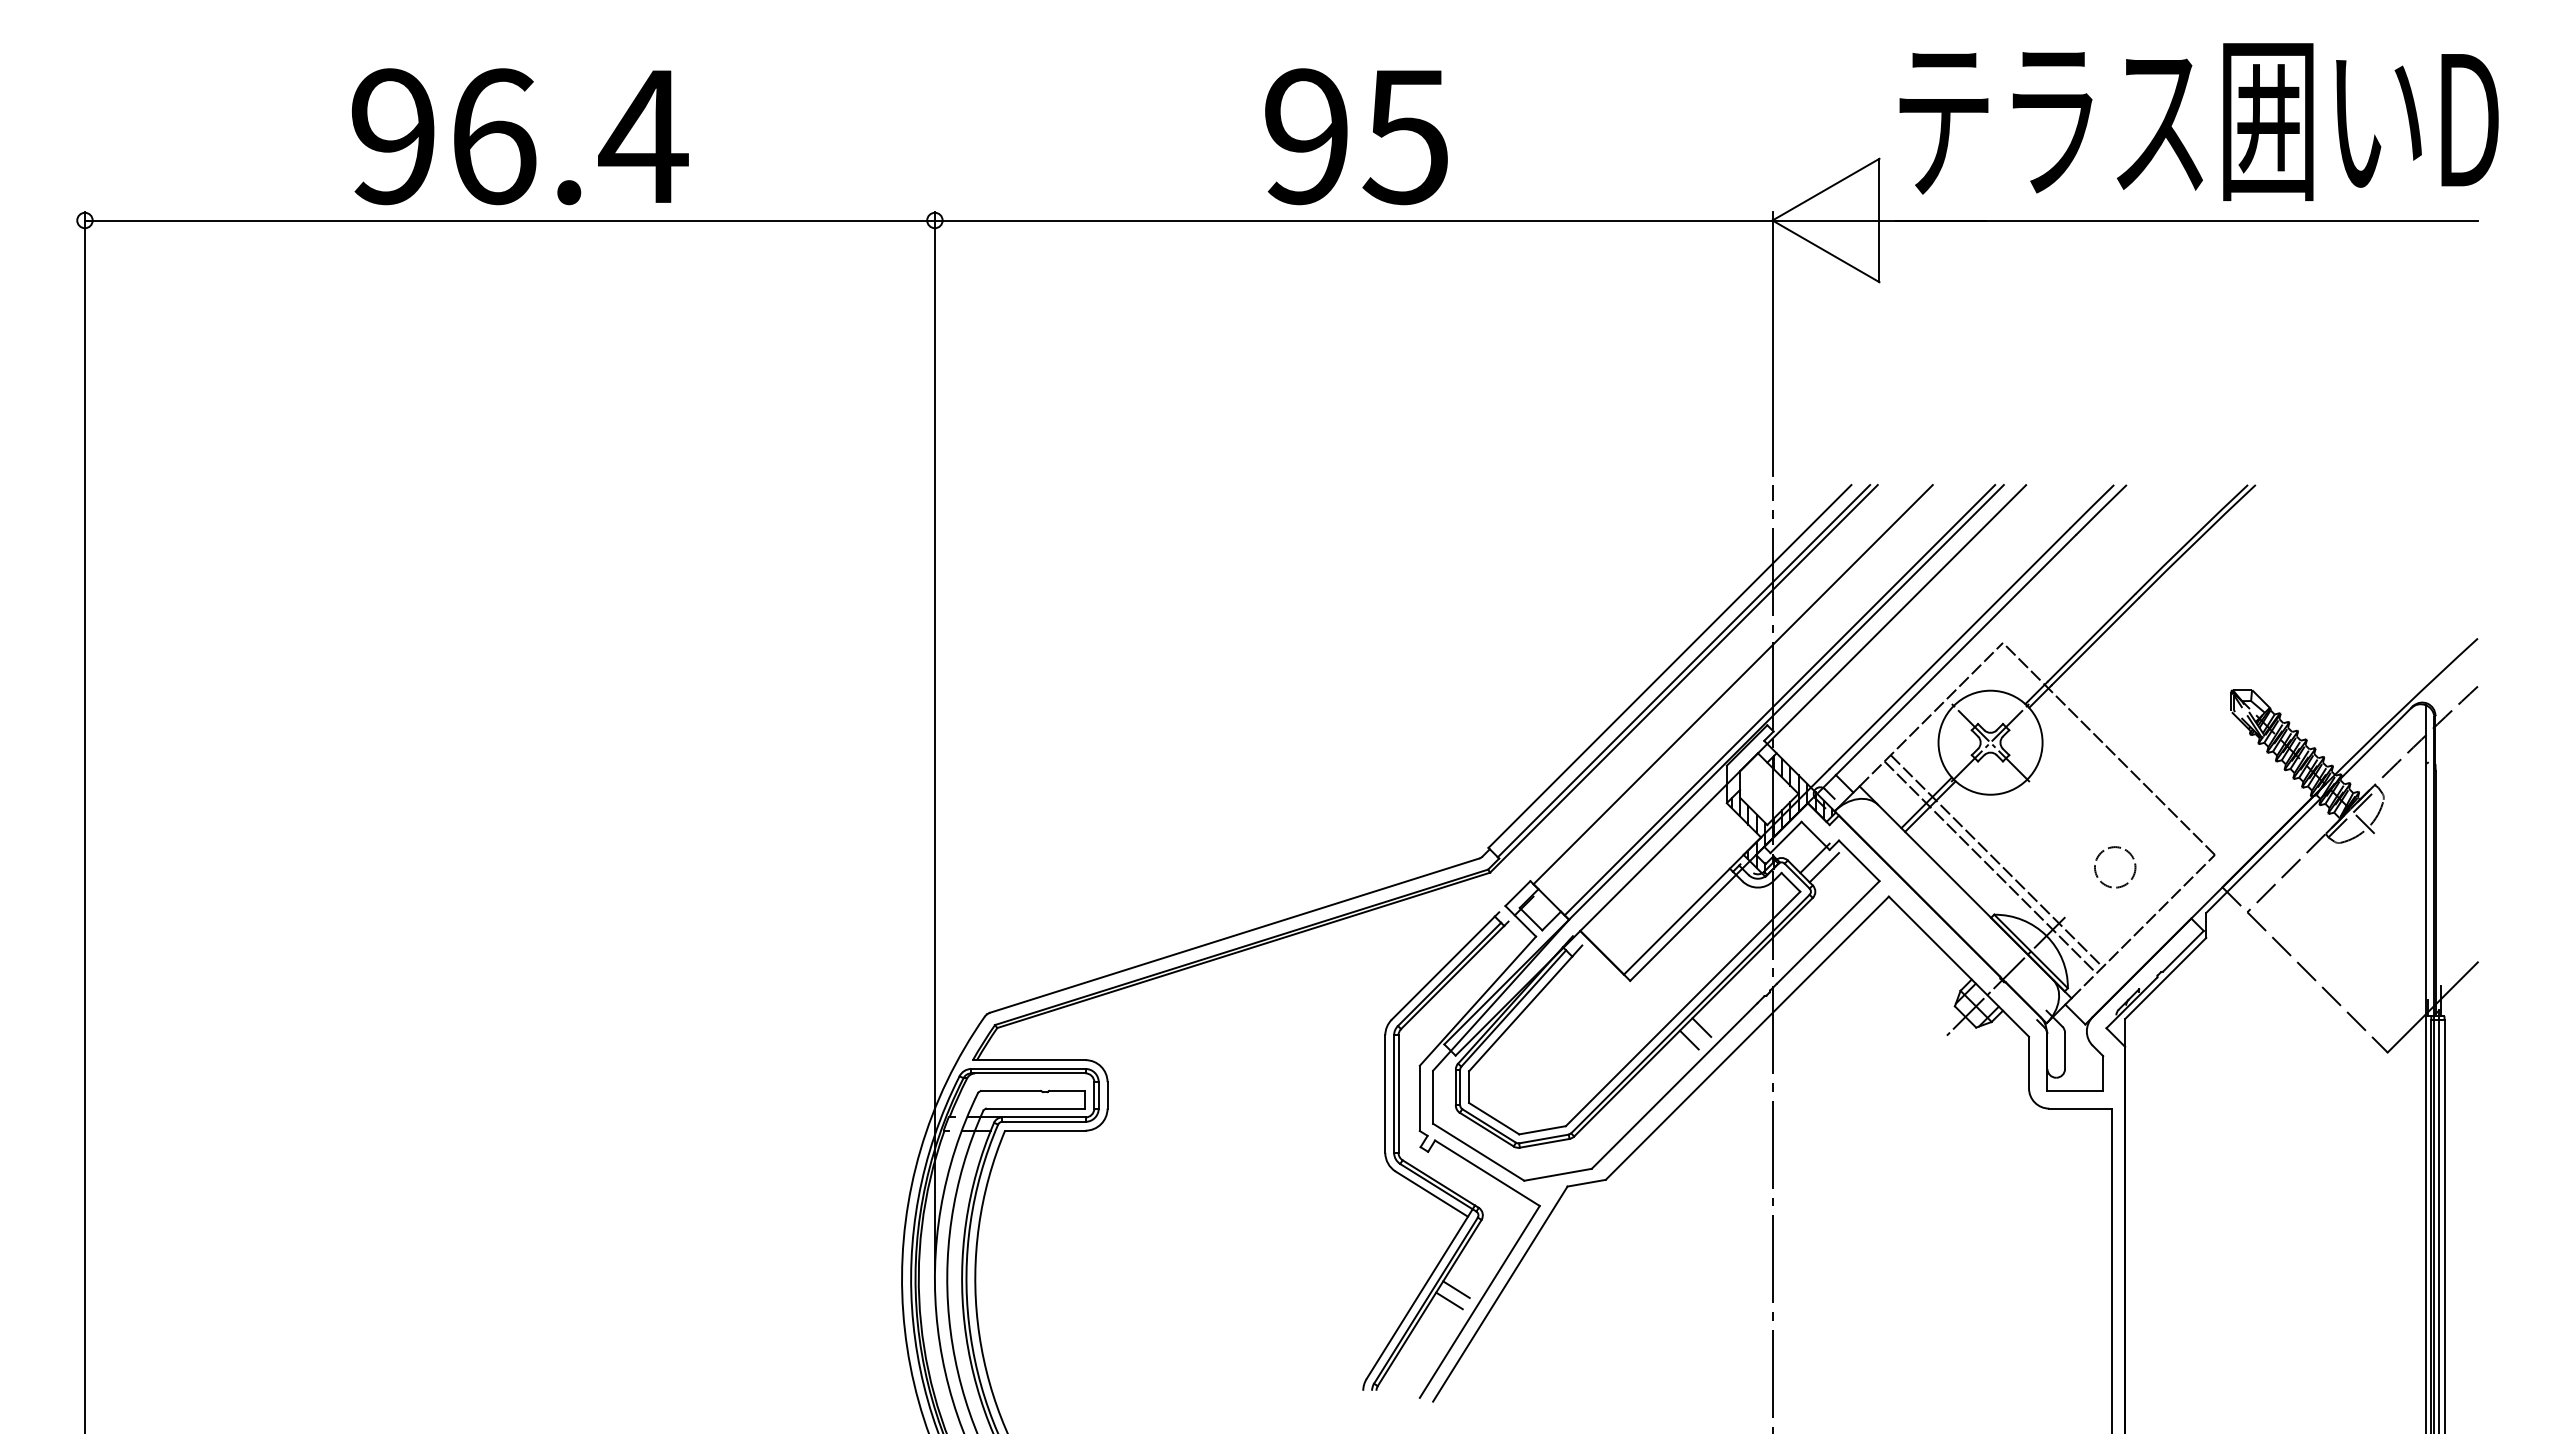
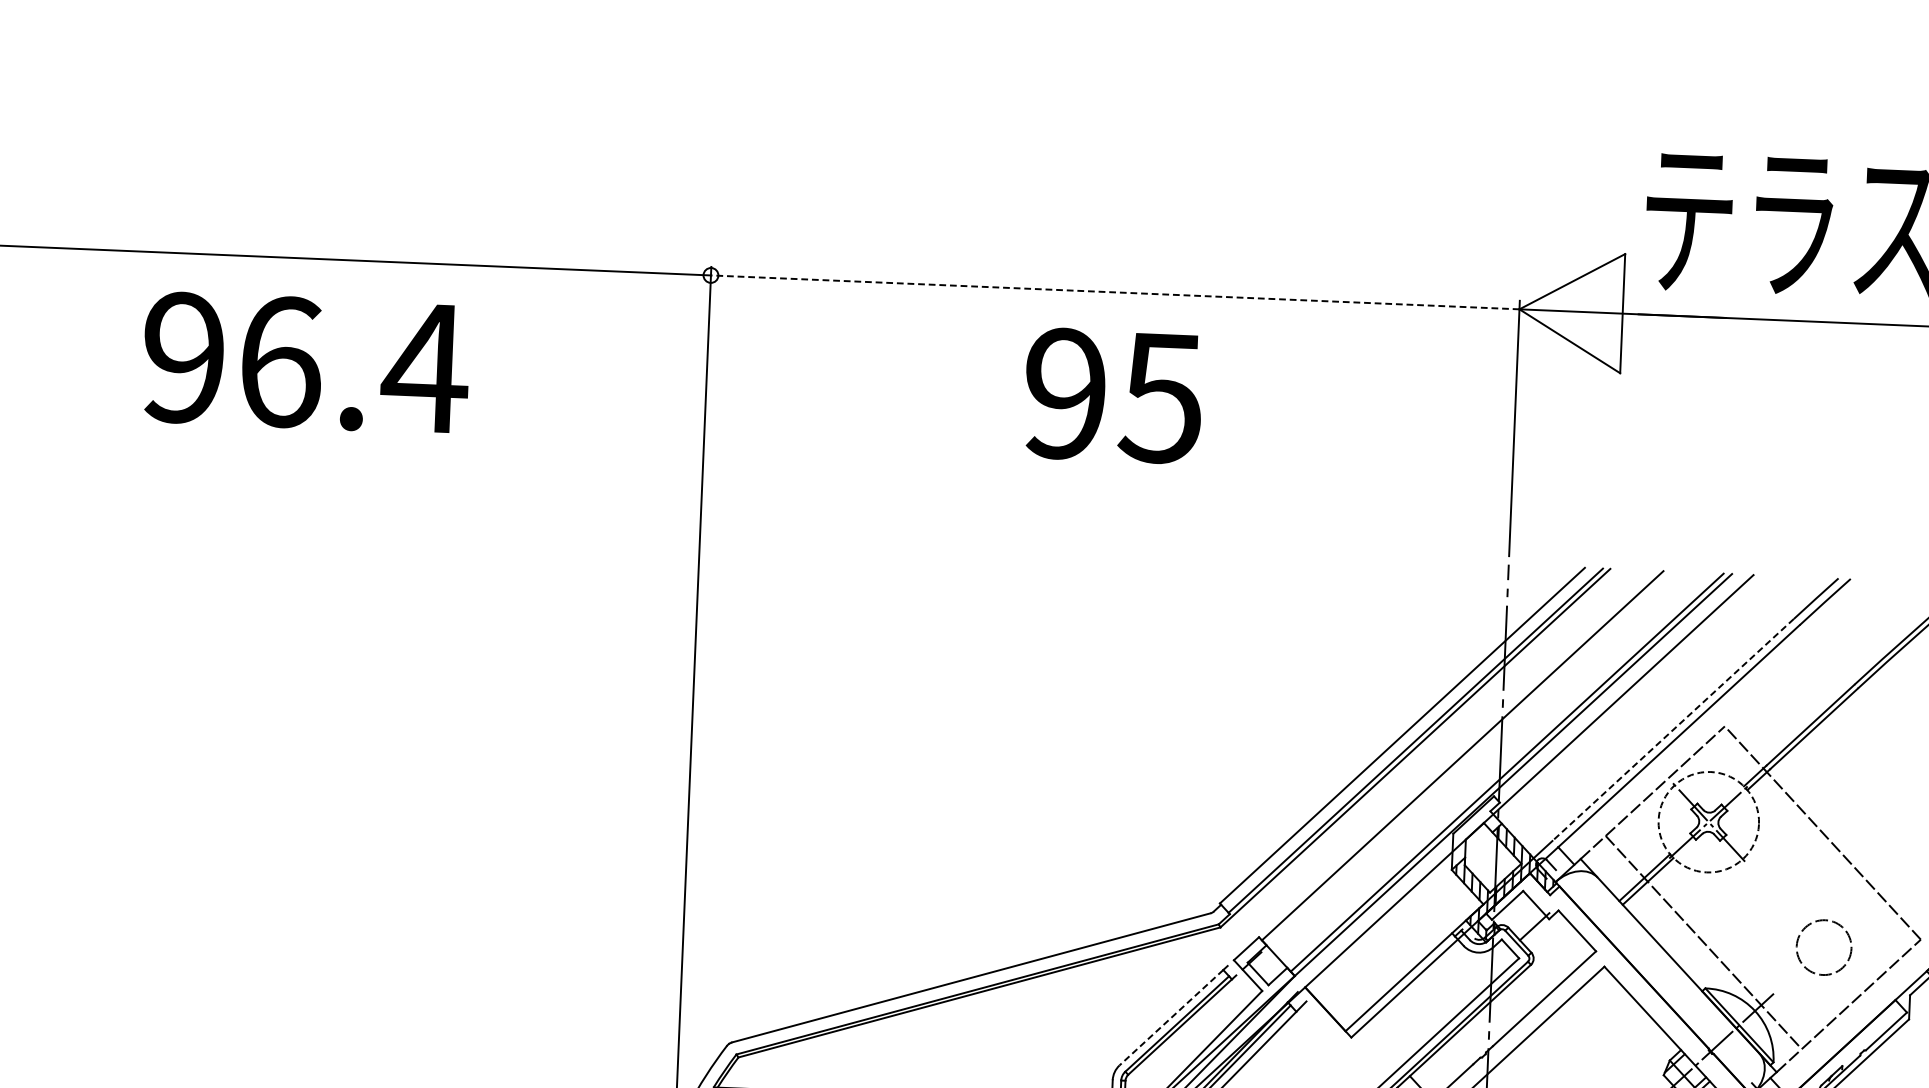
text: (520, 136) -> (306, 362), moved
text: (1356, 136) -> (1113, 395), moved
line: (1353, 220) -> (1115, 292), solid -> dashed
line: (1949, 648) -> (1672, 729), solid -> dashed
circle: (1990, 742) -> (1708, 822), solid -> dashed
line: (1996, 861) -> (1709, 937), removed
line: (1824, 867) -> (1543, 935), removed
circle: (2114, 867) -> (1823, 947), size x1.4
line: (1443, 968) -> (1171, 1018), solid -> dashed

